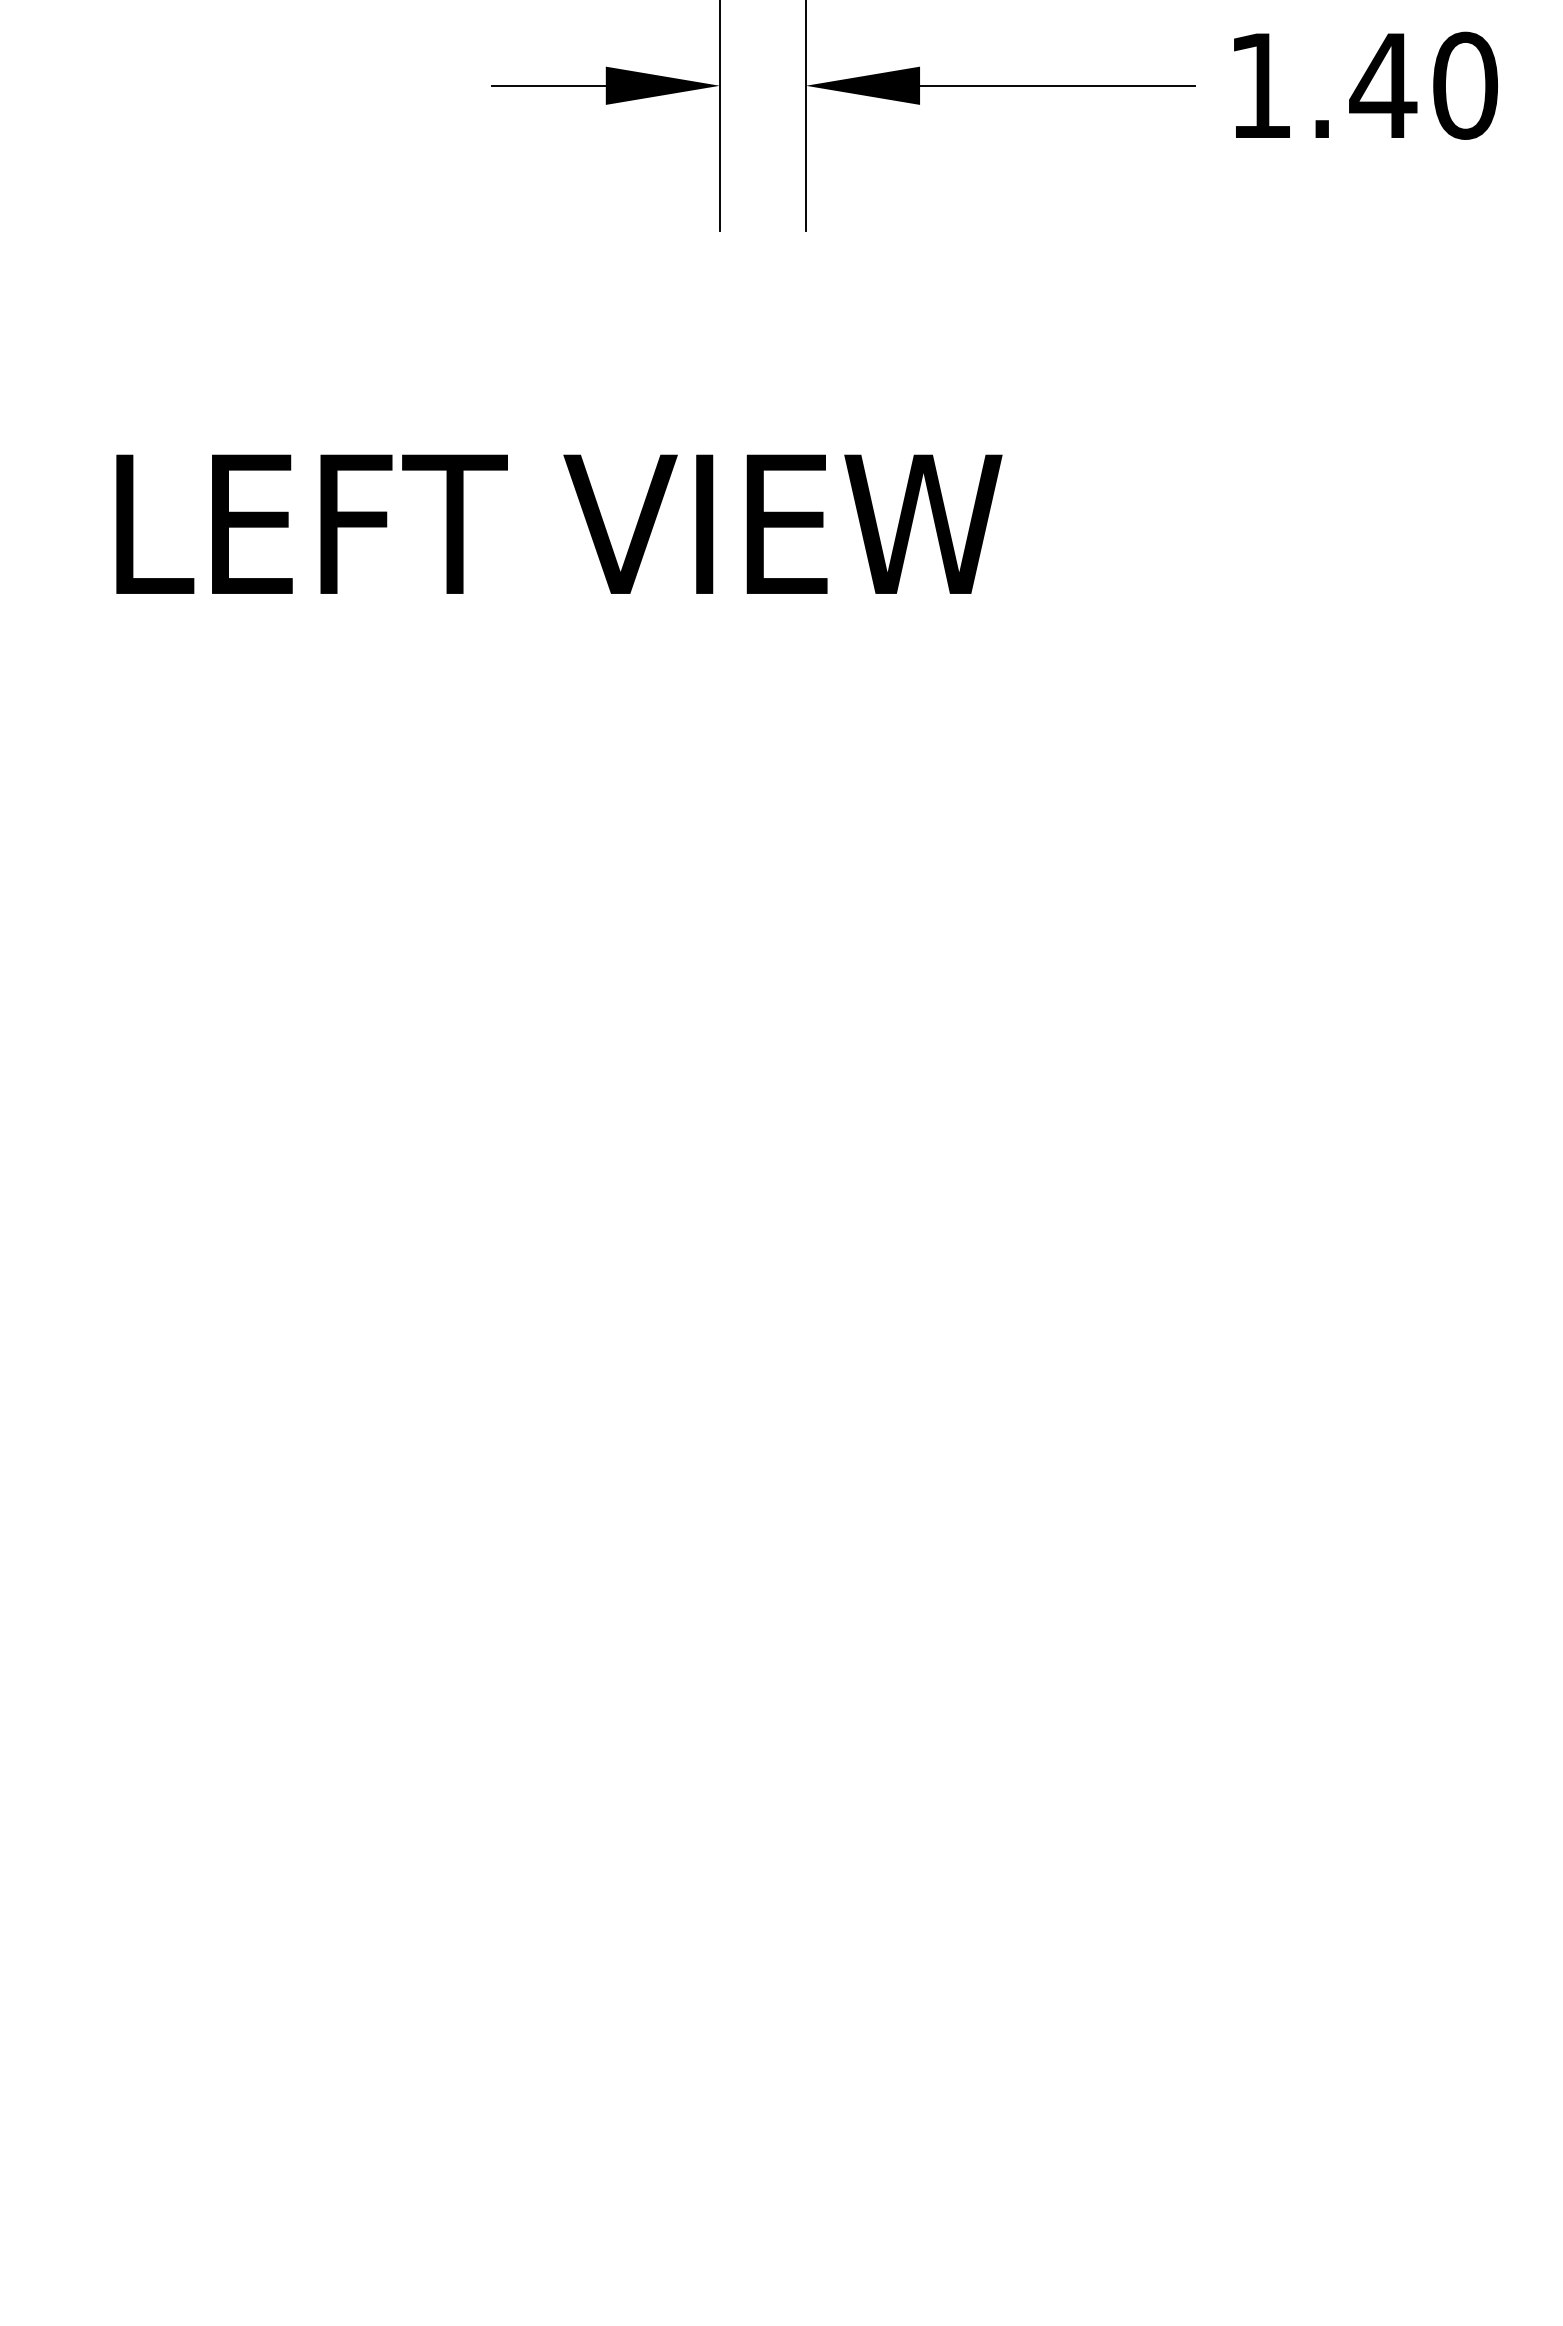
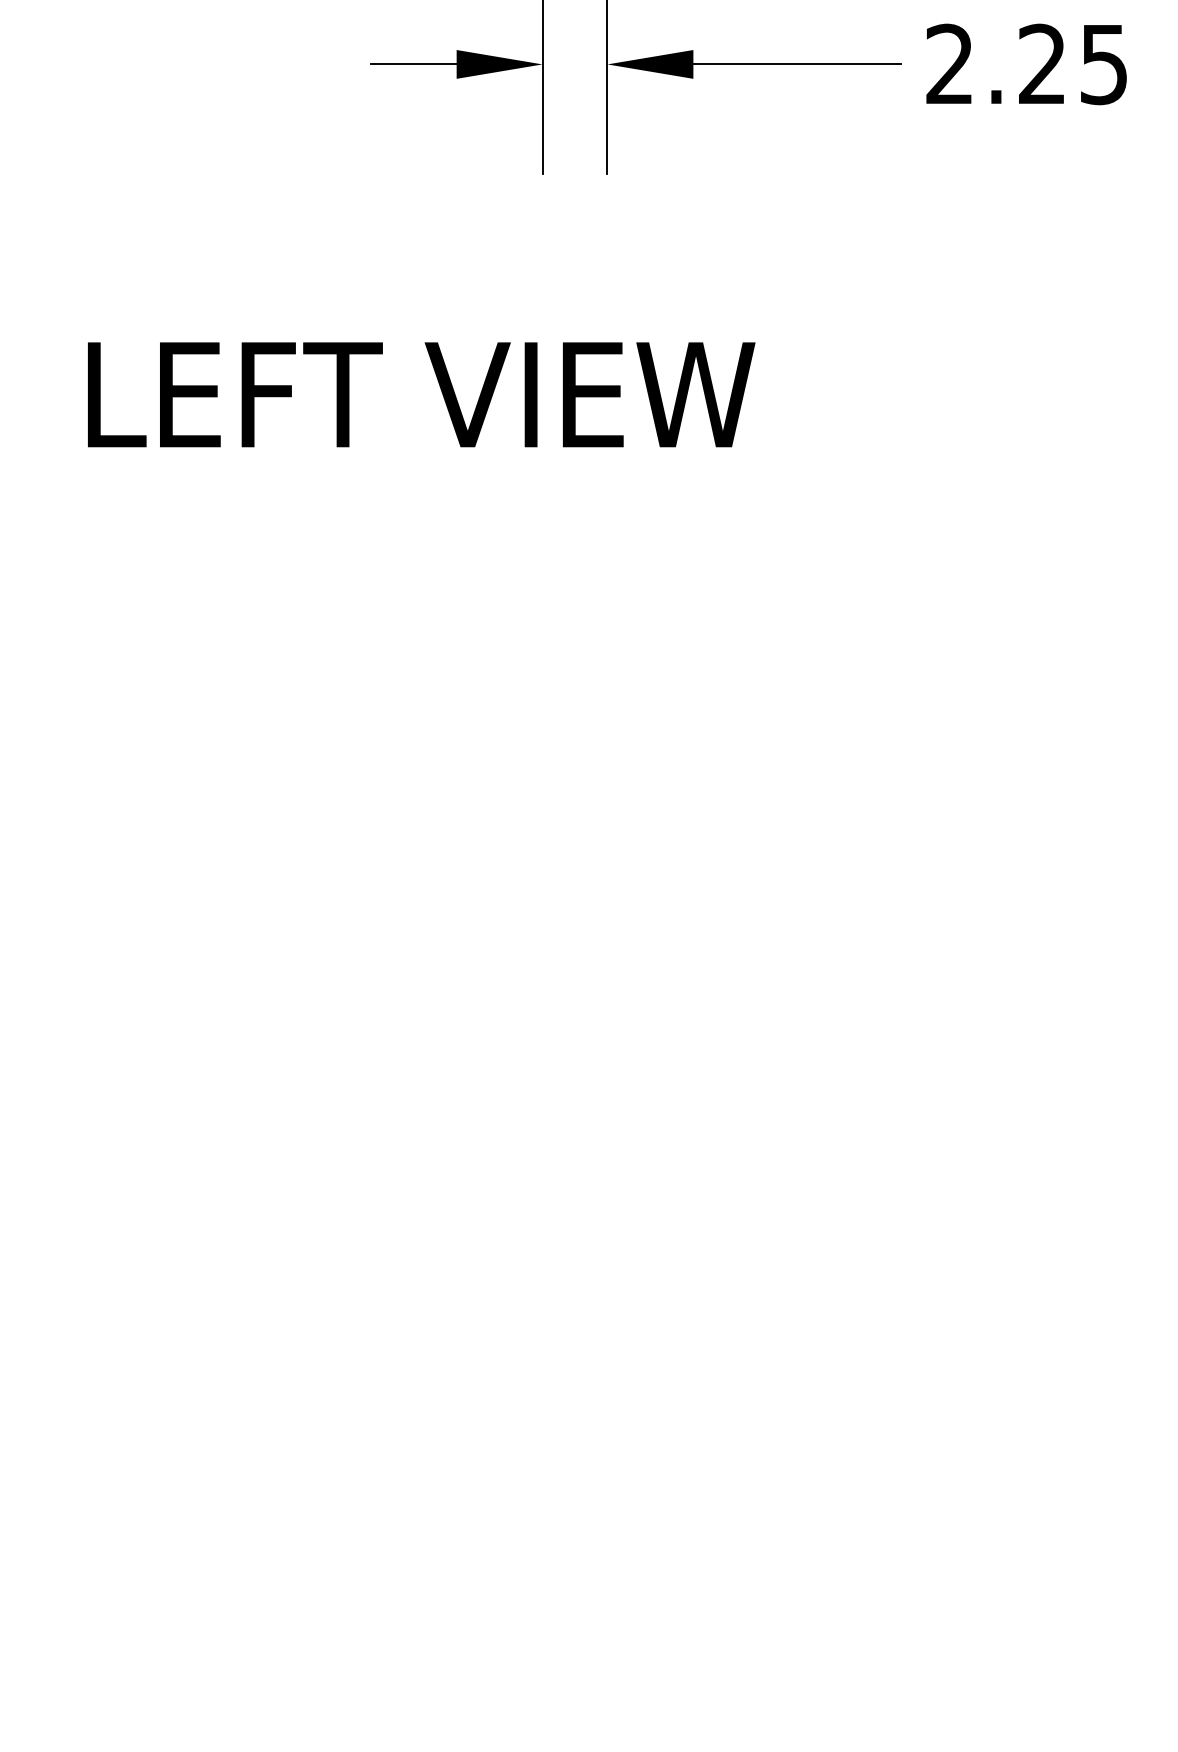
text: (1363, 85) -> (1027, 64), 1.40 -> 2.25

